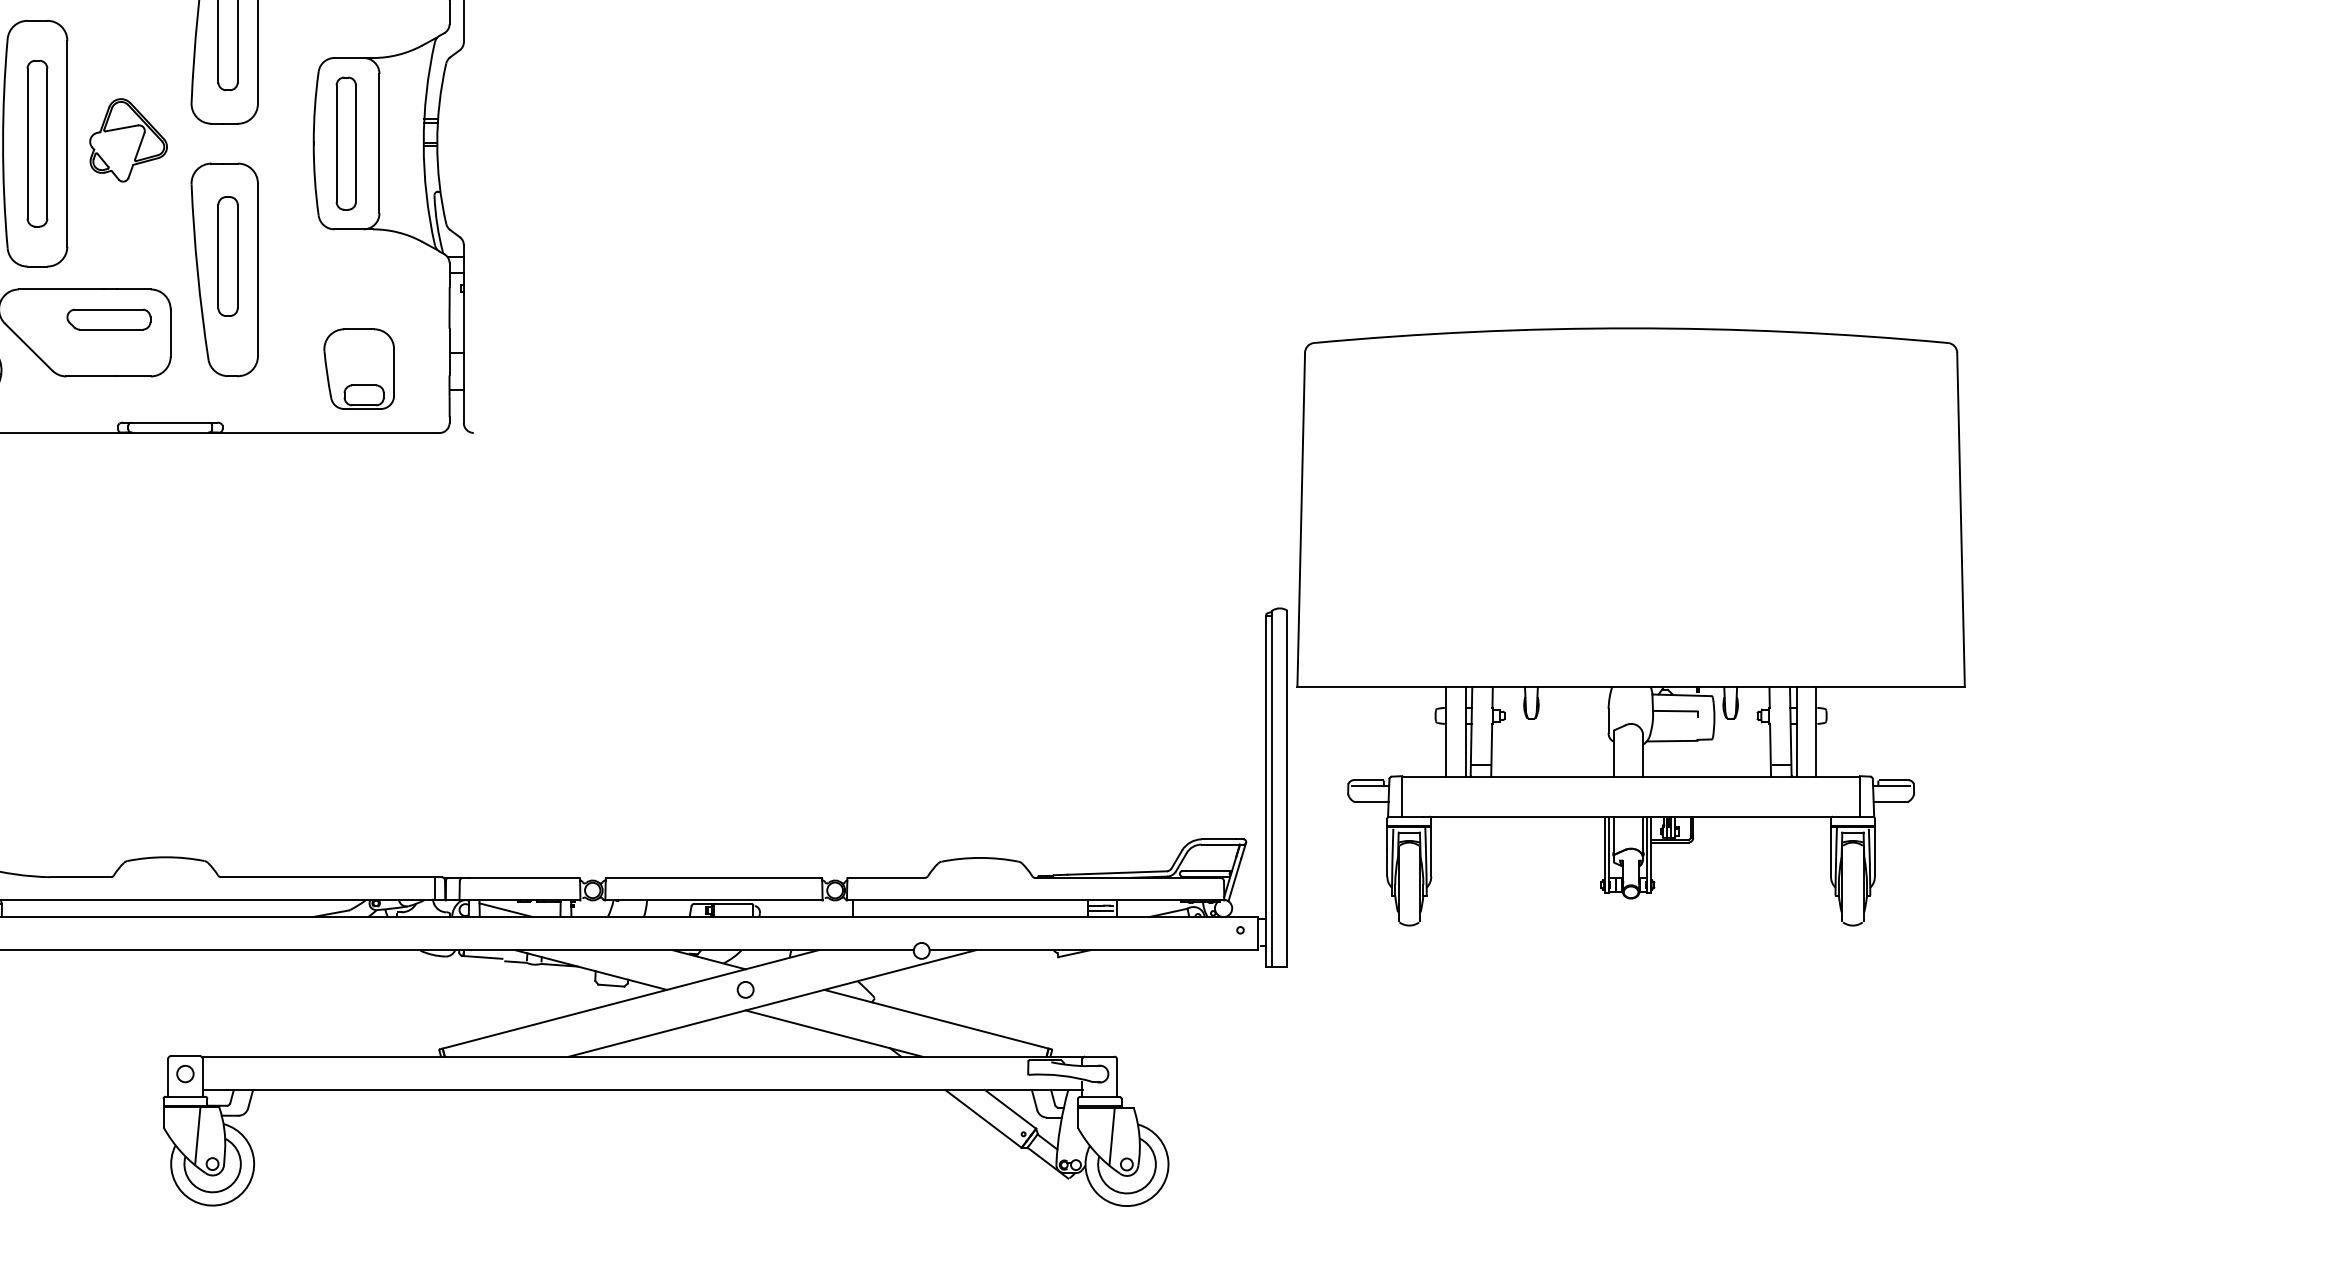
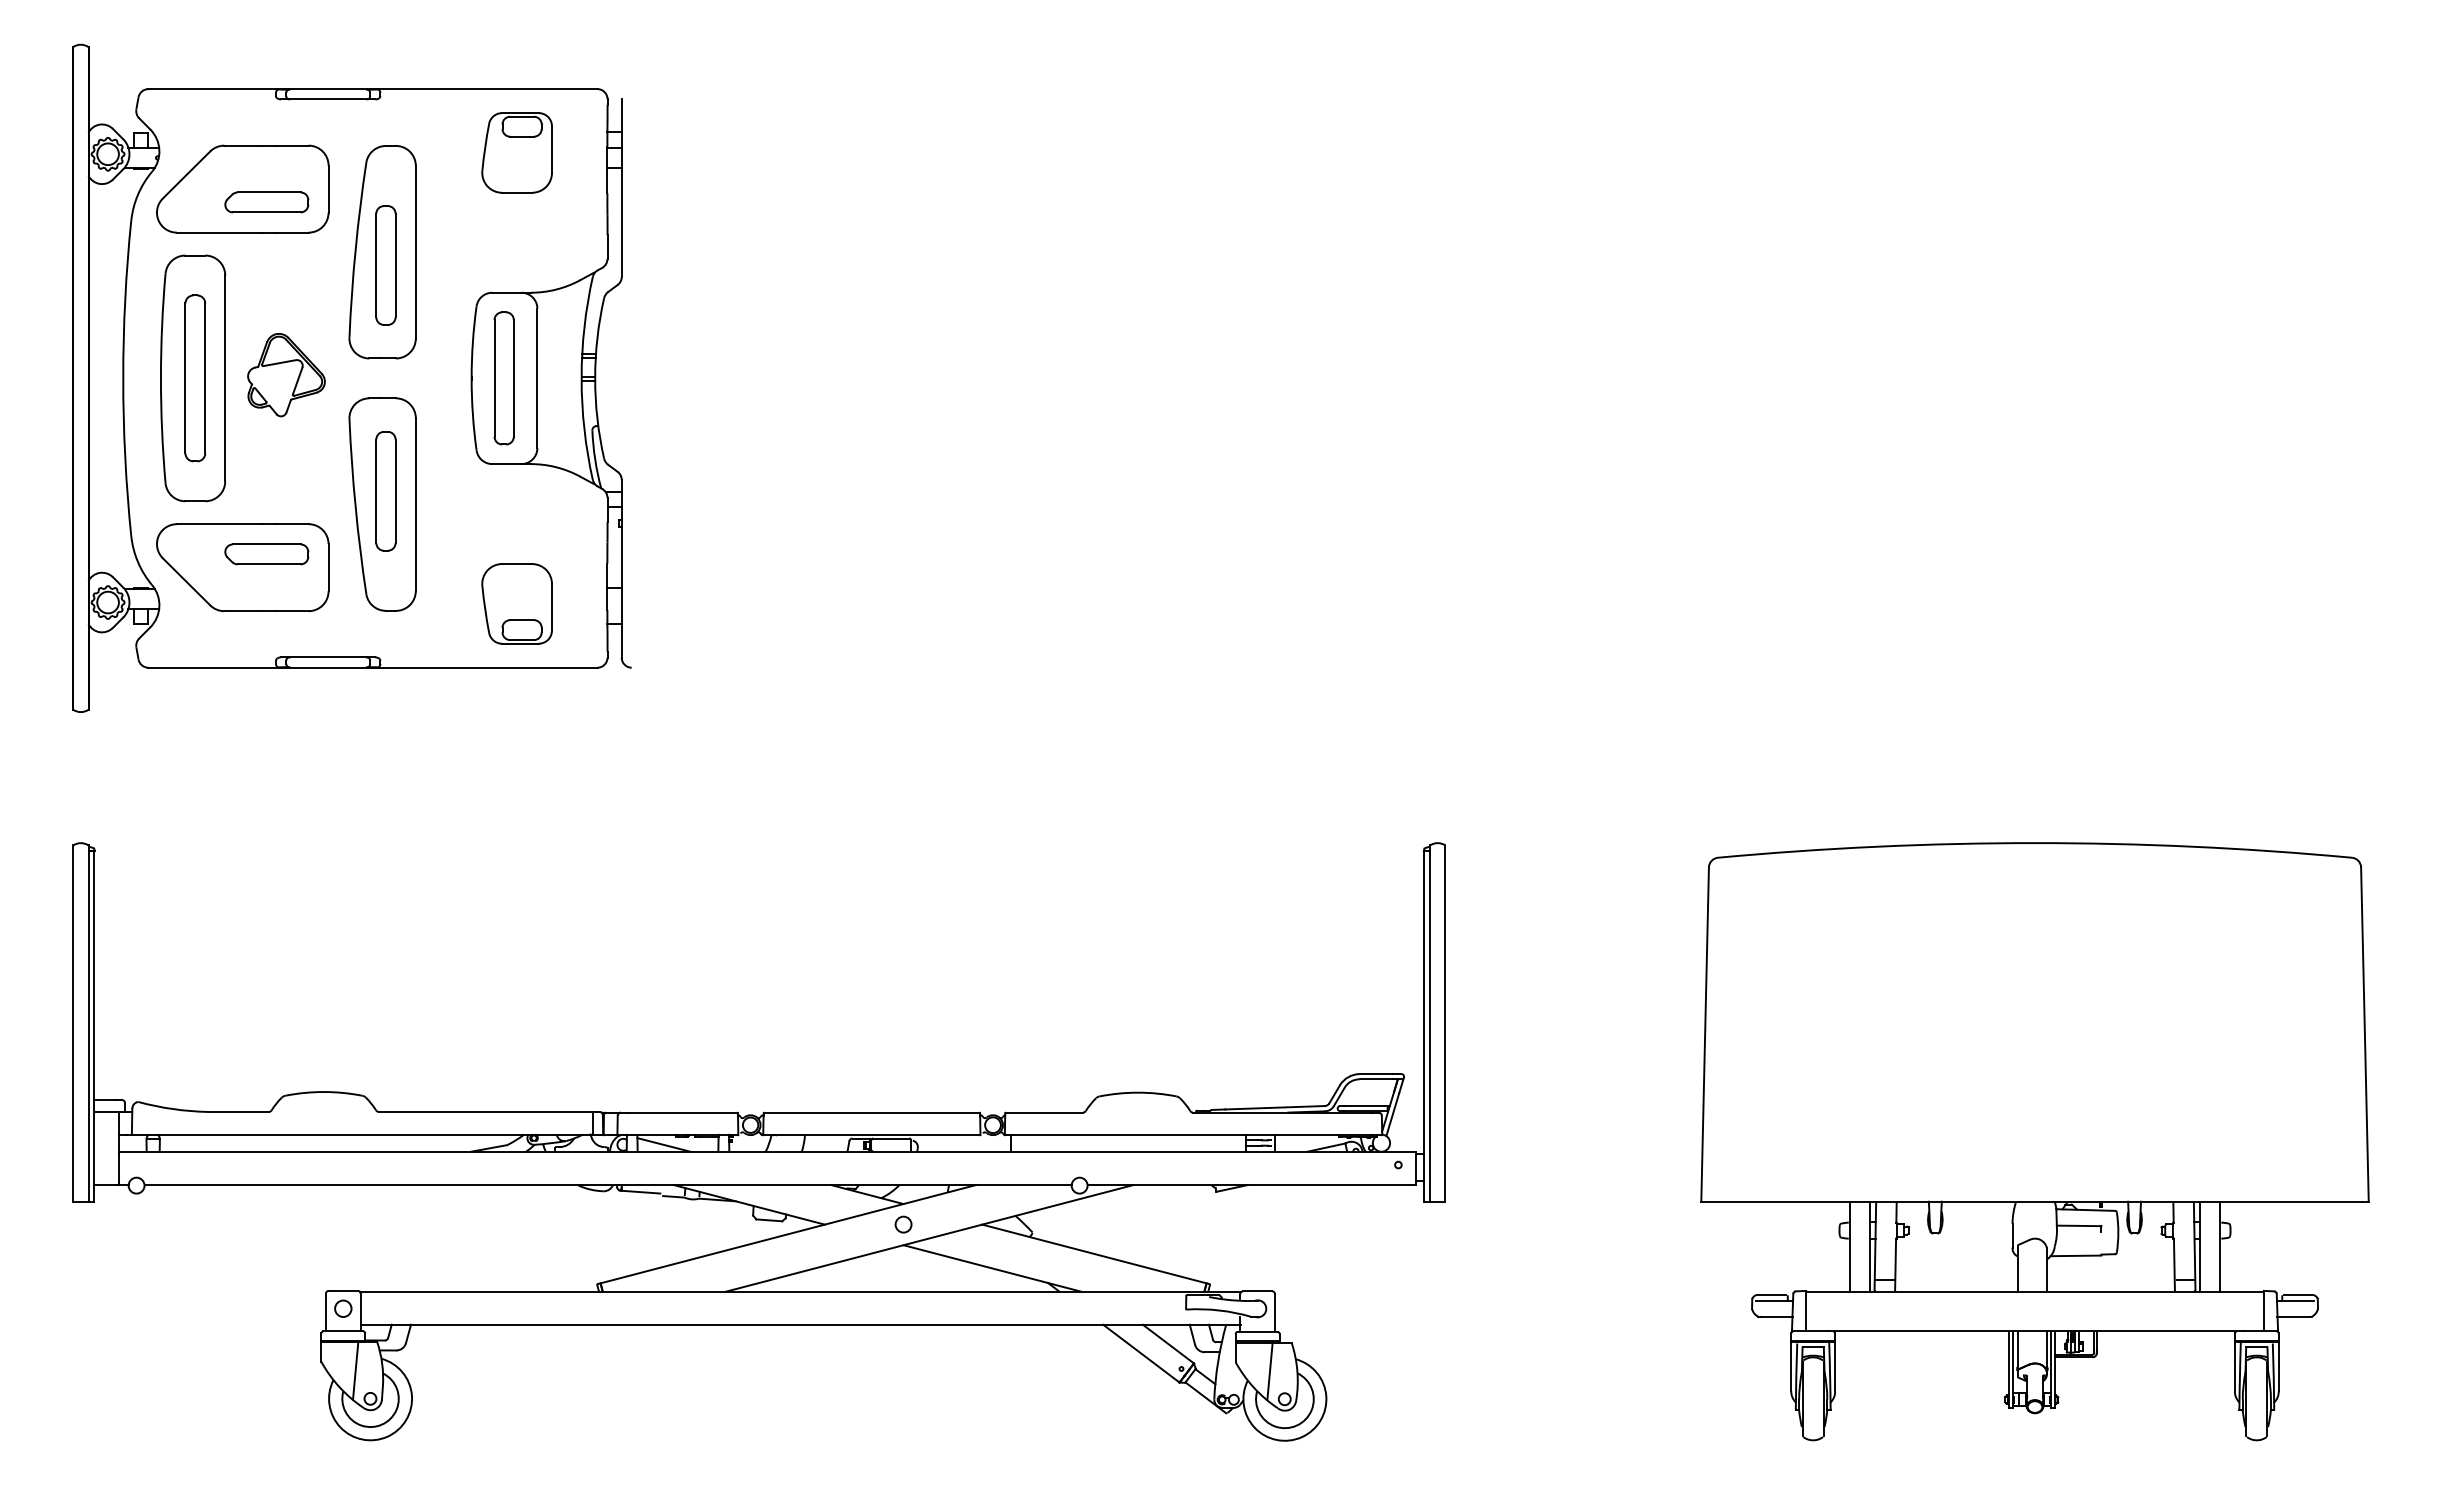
part: (1630, 626) -> (2034, 1141), moved

